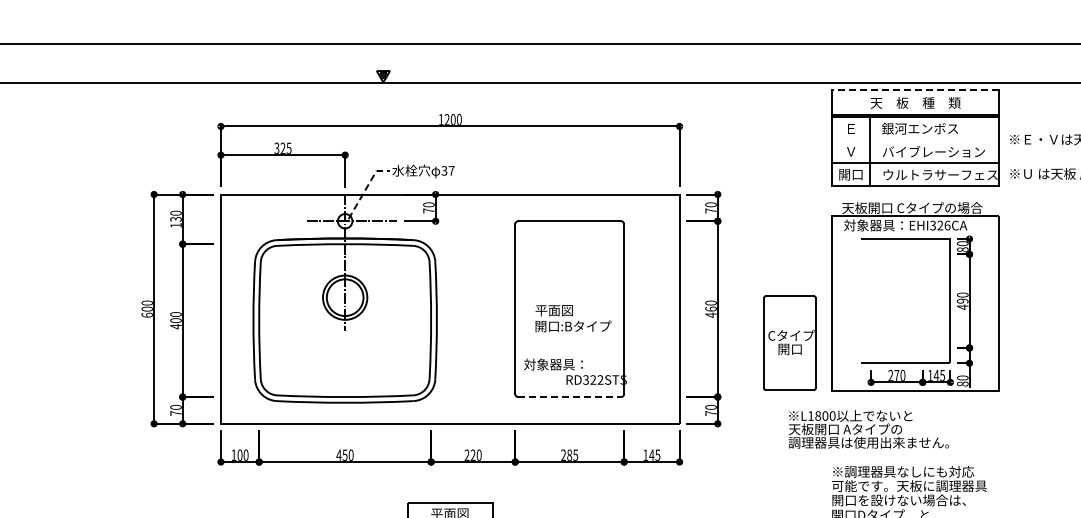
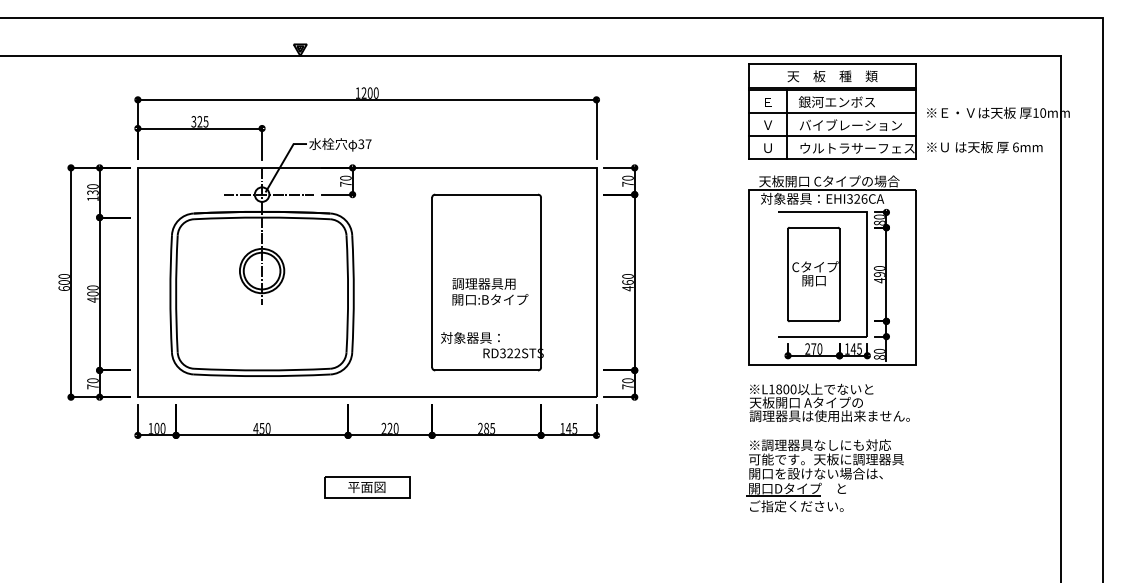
line: (915, 90) -> (832, 63), dashed -> solid
line: (914, 140) -> (831, 113), added
text: (850, 174) -> (767, 147), 開口 -> Ｕ
line: (366, 188) -> (283, 161), dashed -> solid
text: (566, 310) -> (483, 283), 平面図 -> 調理器具用
part: (789, 343) -> (813, 274), moved
line: (570, 397) -> (487, 370), dashed -> solid
text: (868, 429) -> (829, 402), moved

